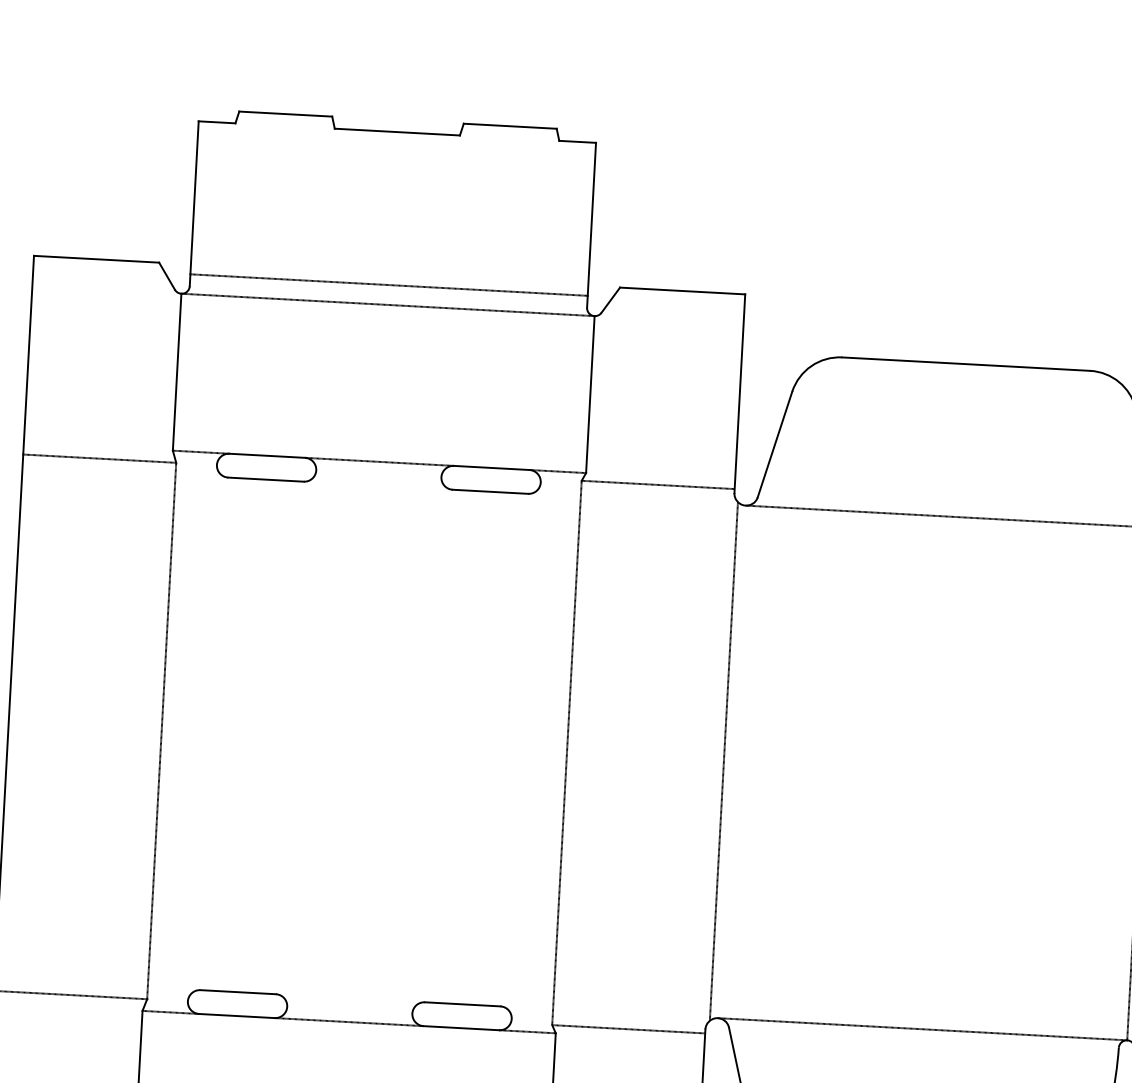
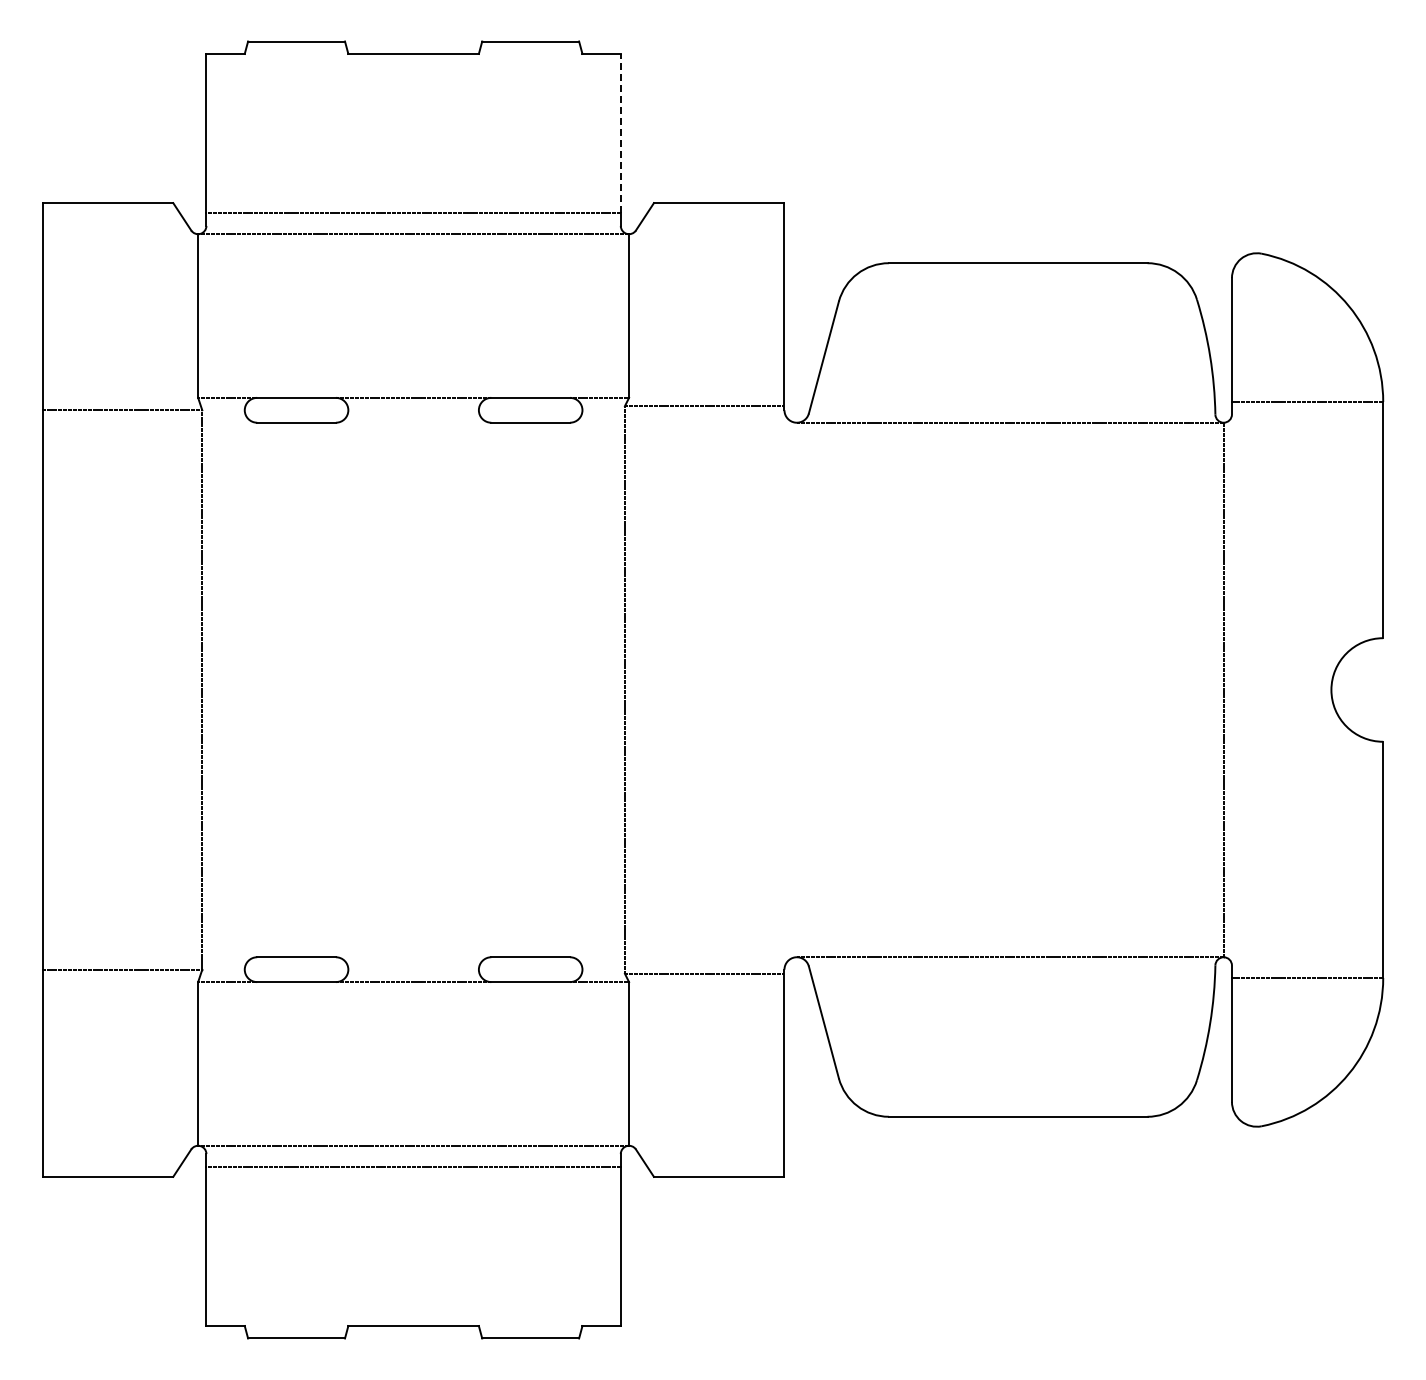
line: (591, 219) -> (620, 133), solid -> dashed
line: (723, 760) -> (788, 689), removed

